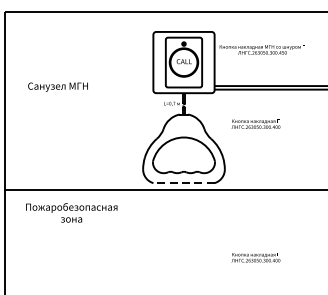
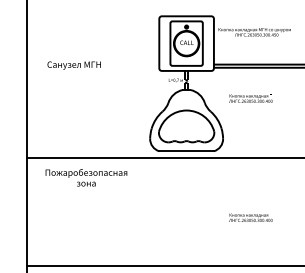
line: (183, 183) -> (186, 151), dashed -> solid

